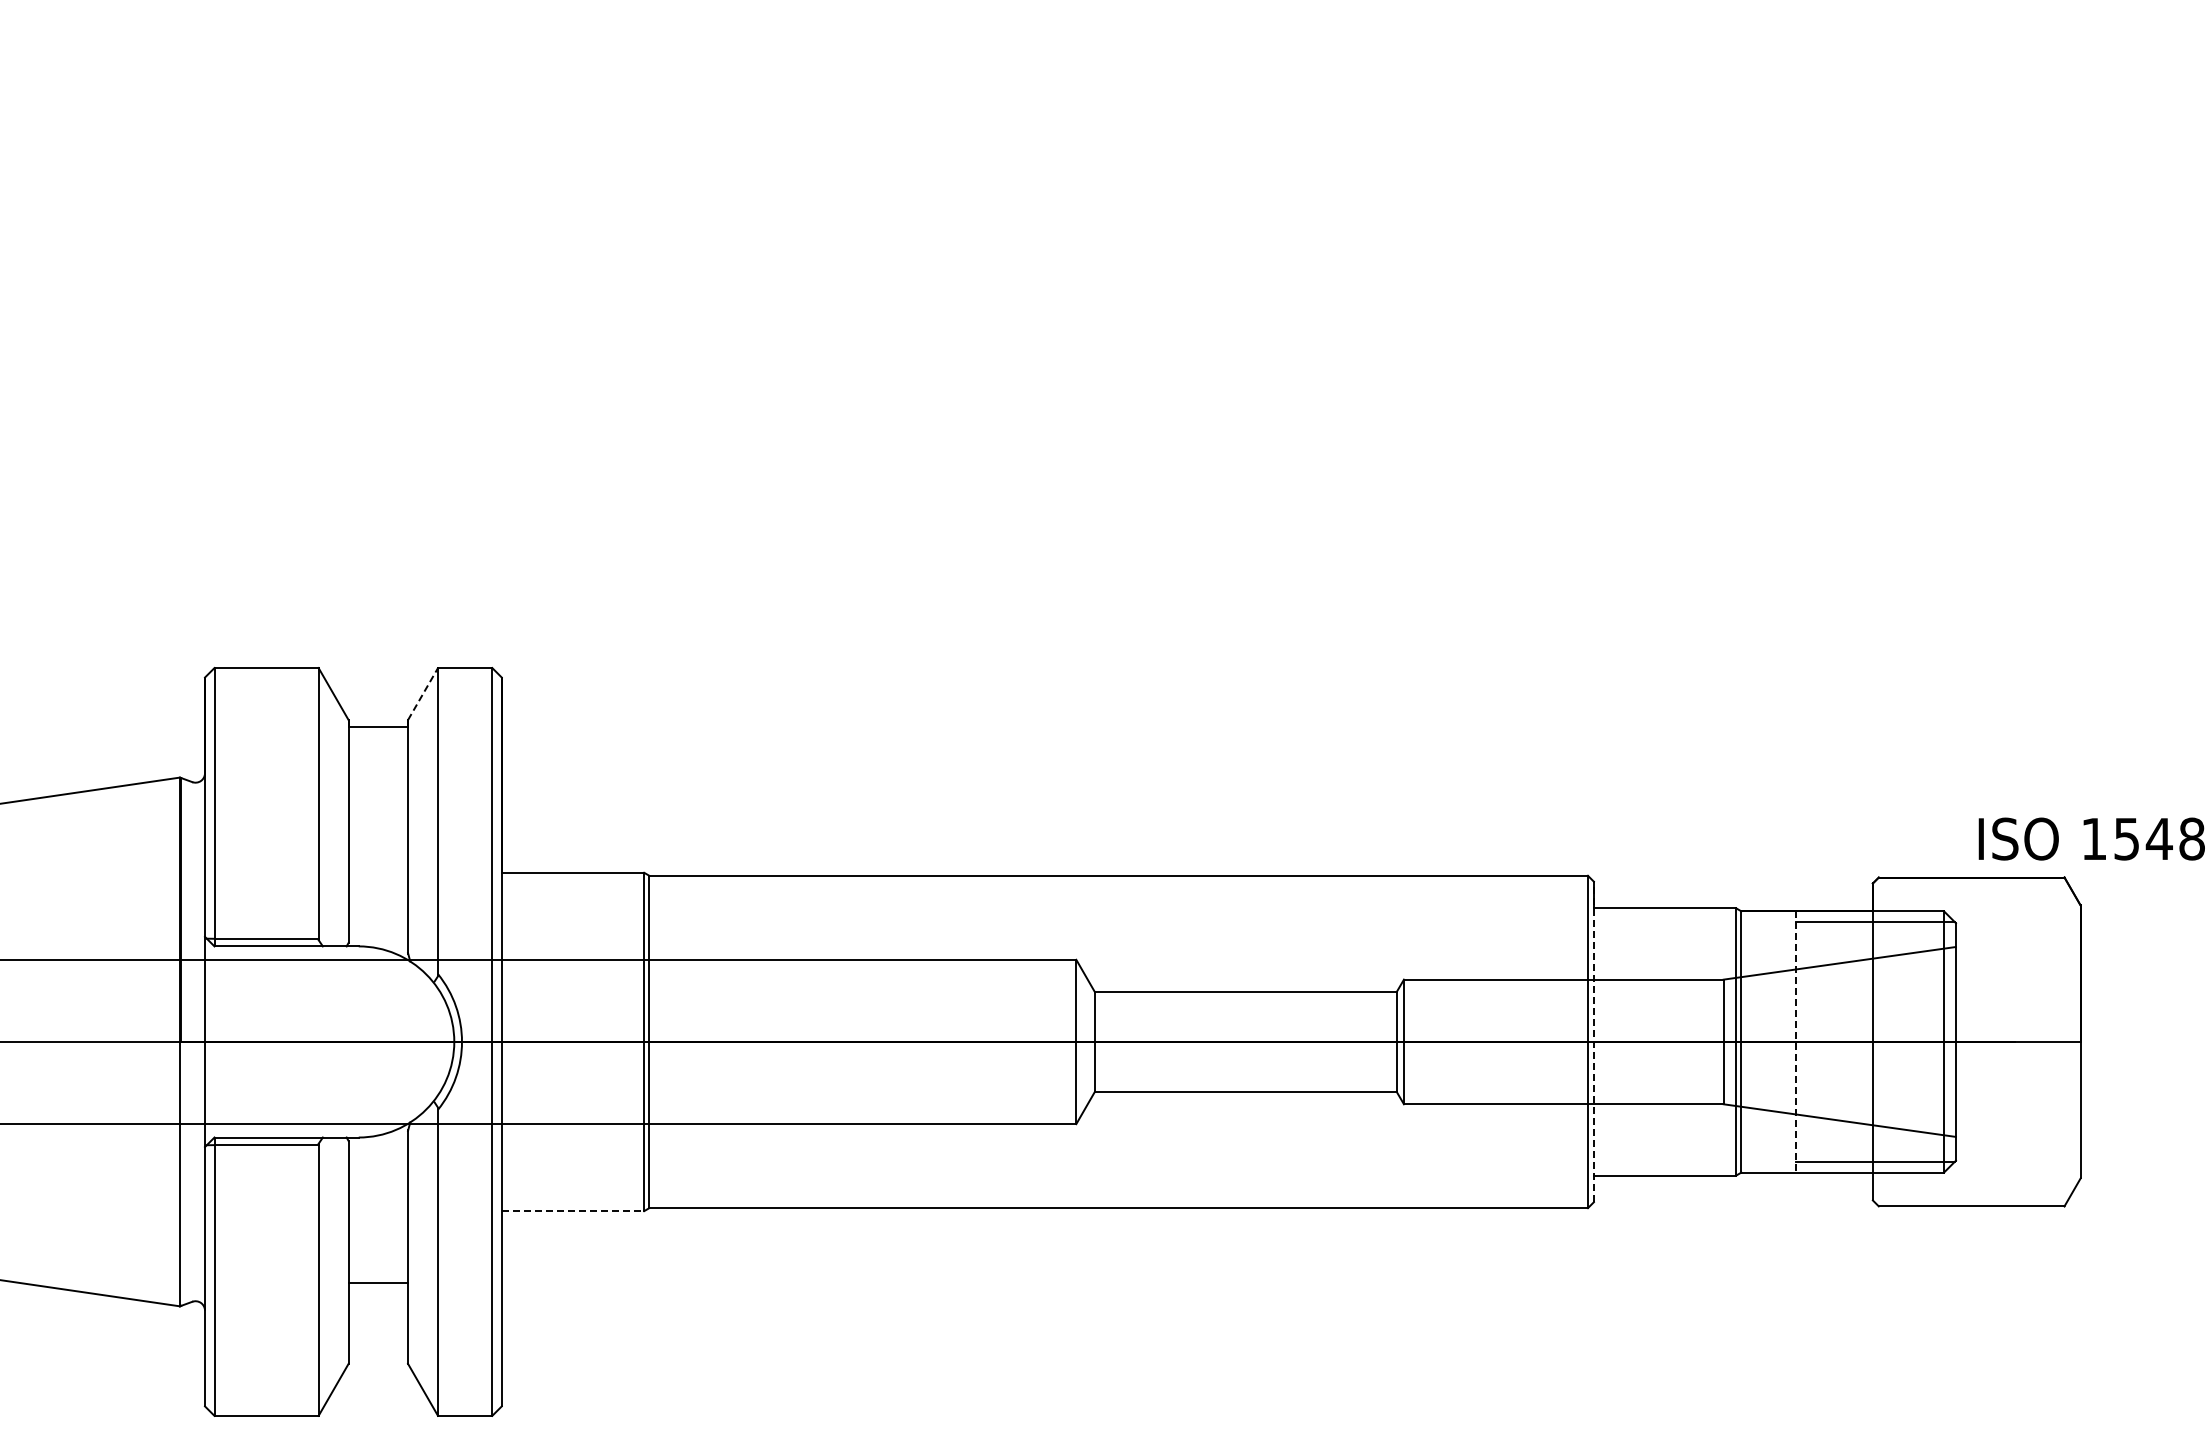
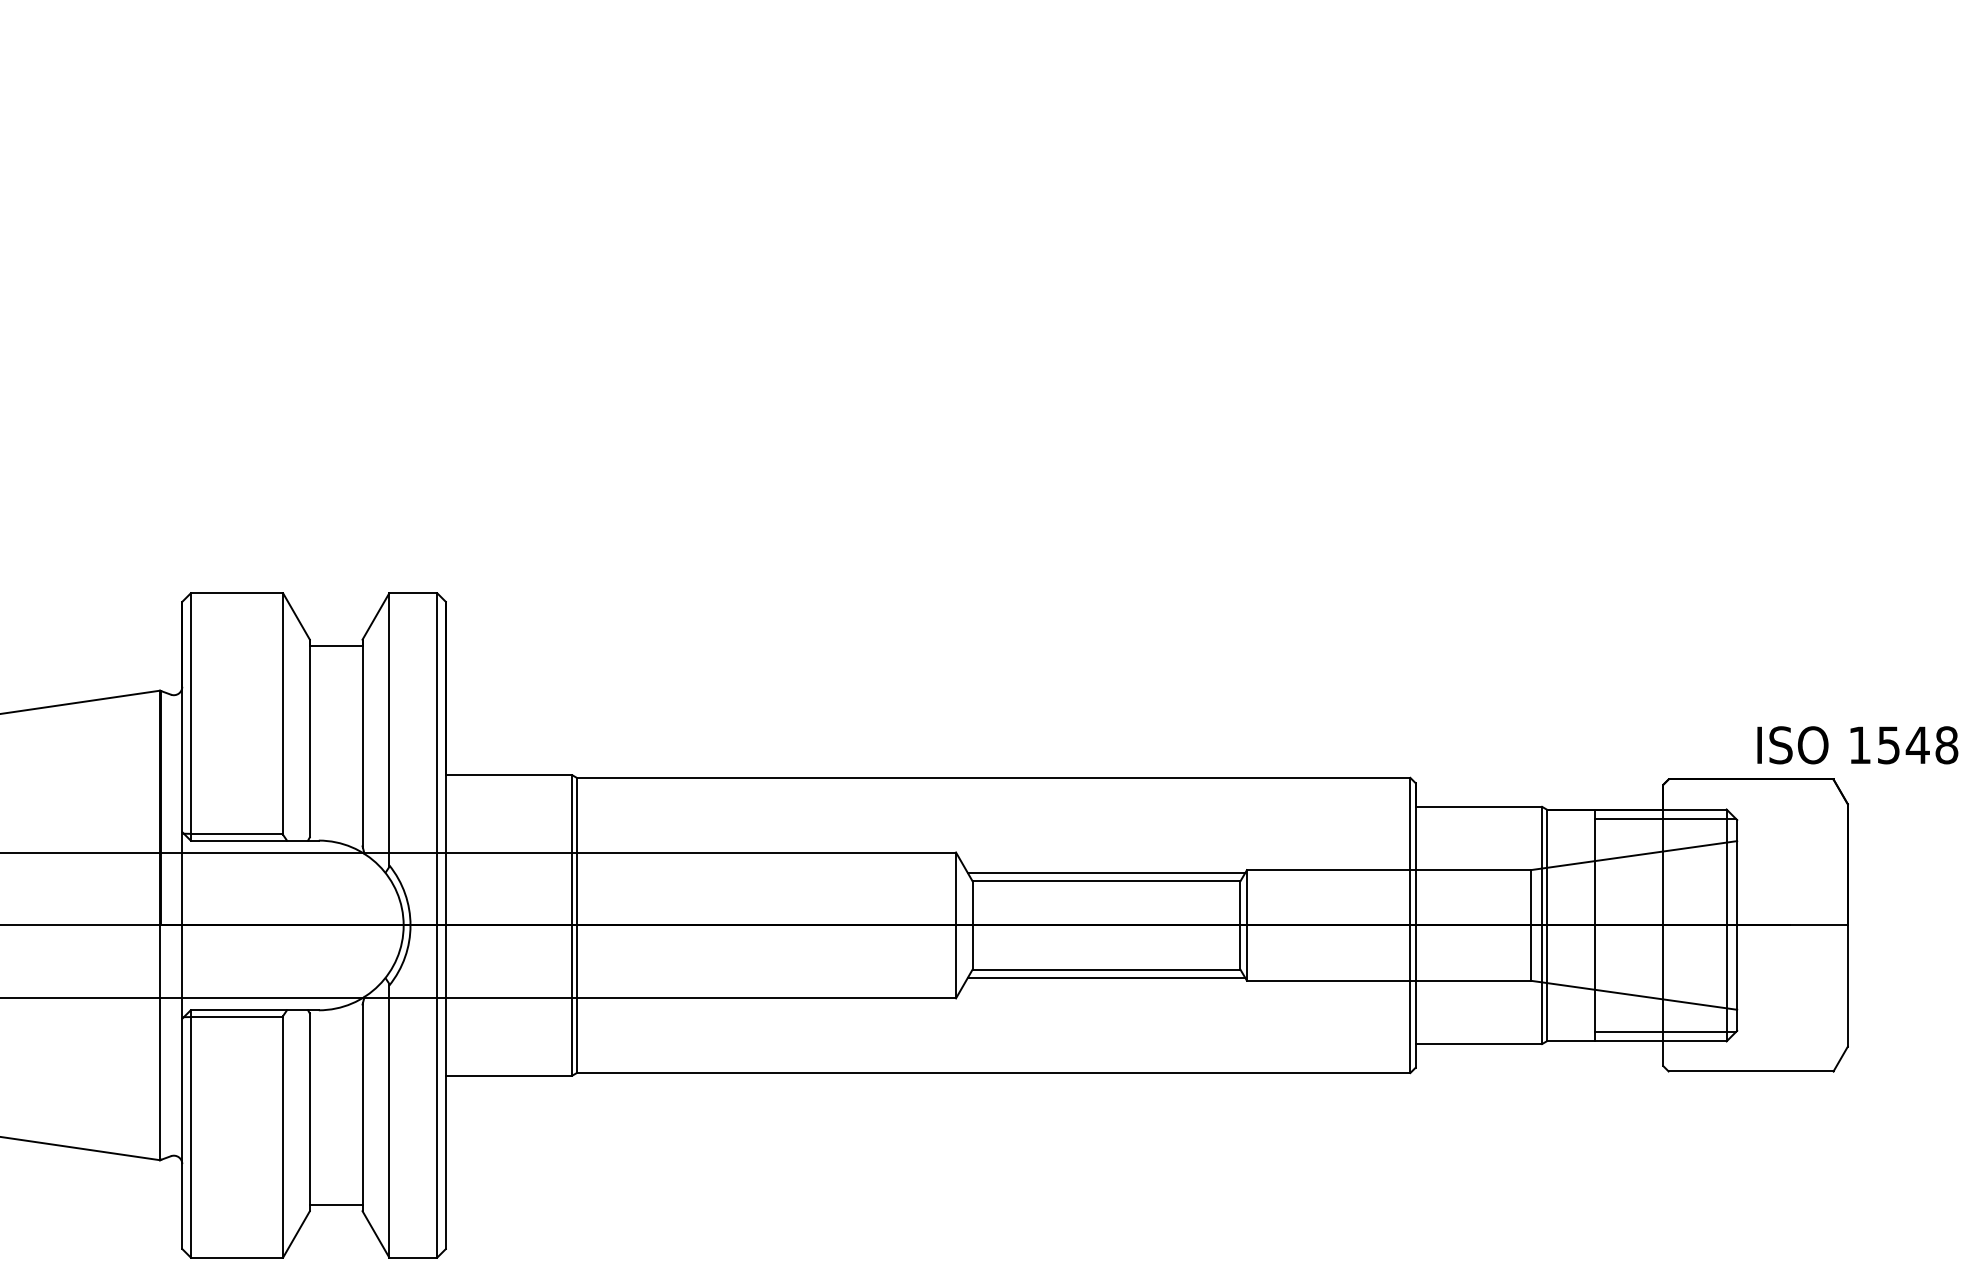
line: (423, 693) -> (376, 616), dashed -> solid
line: (1245, 982) -> (1106, 872), added
line: (1593, 1041) -> (1415, 925), dashed -> solid
line: (1795, 1041) -> (1594, 925), dashed -> solid
line: (1245, 1101) -> (1106, 978), added
line: (573, 1211) -> (509, 1076), dashed -> solid
line: (378, 1282) -> (336, 1204), moved

